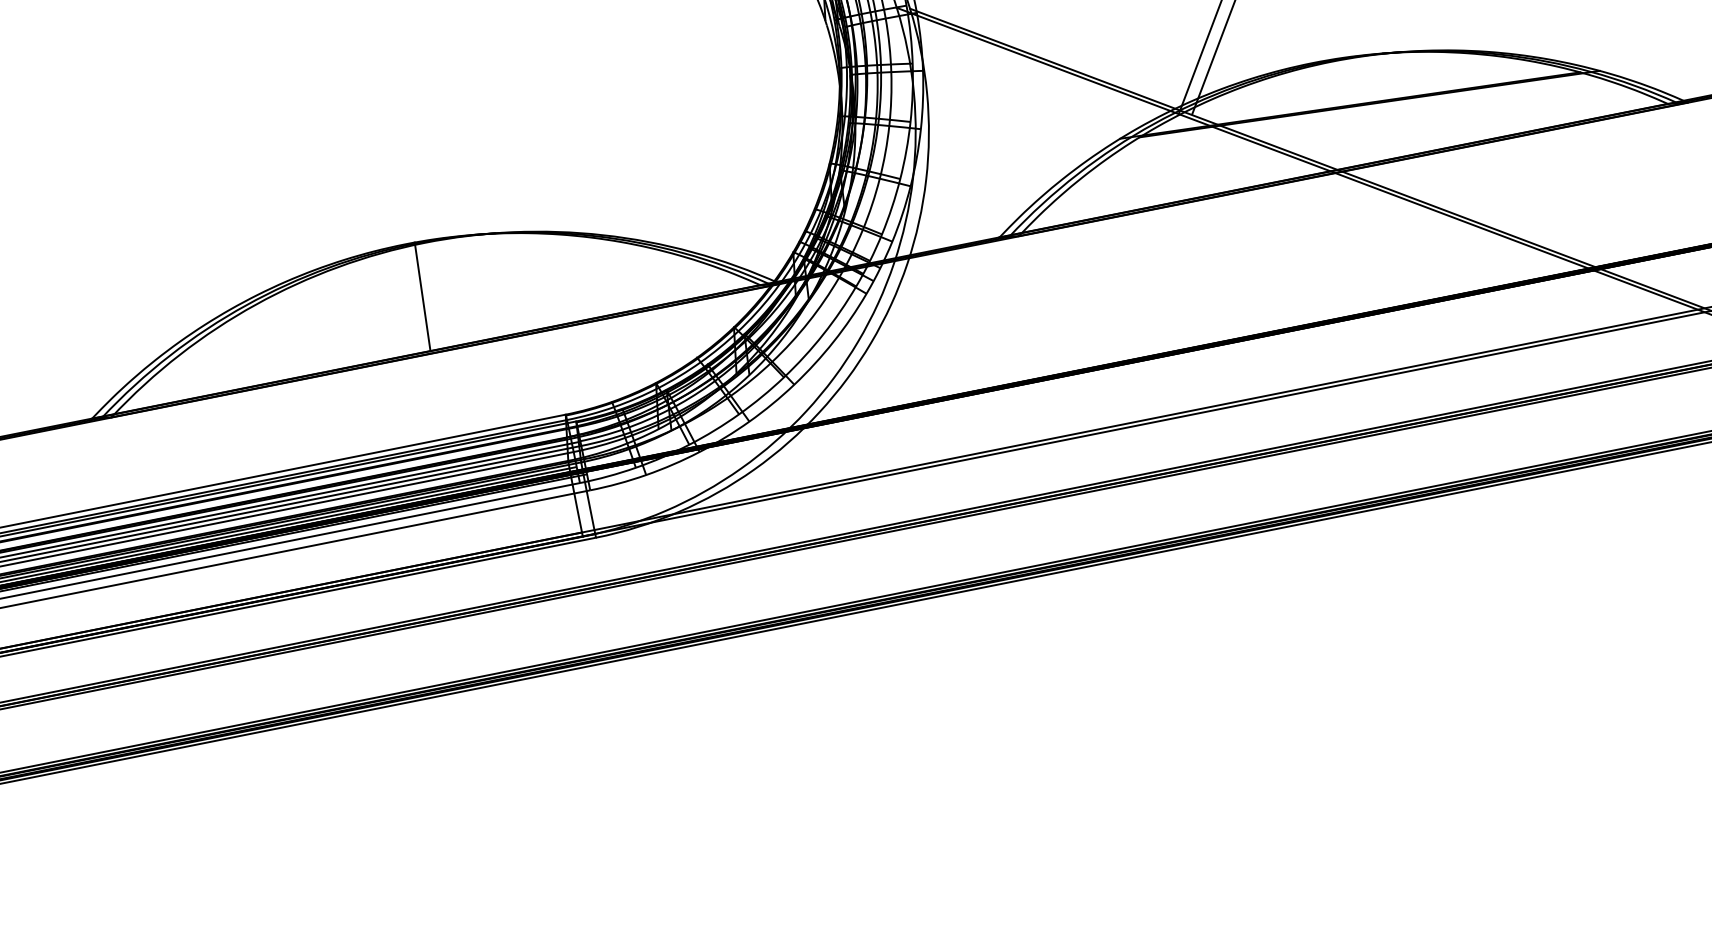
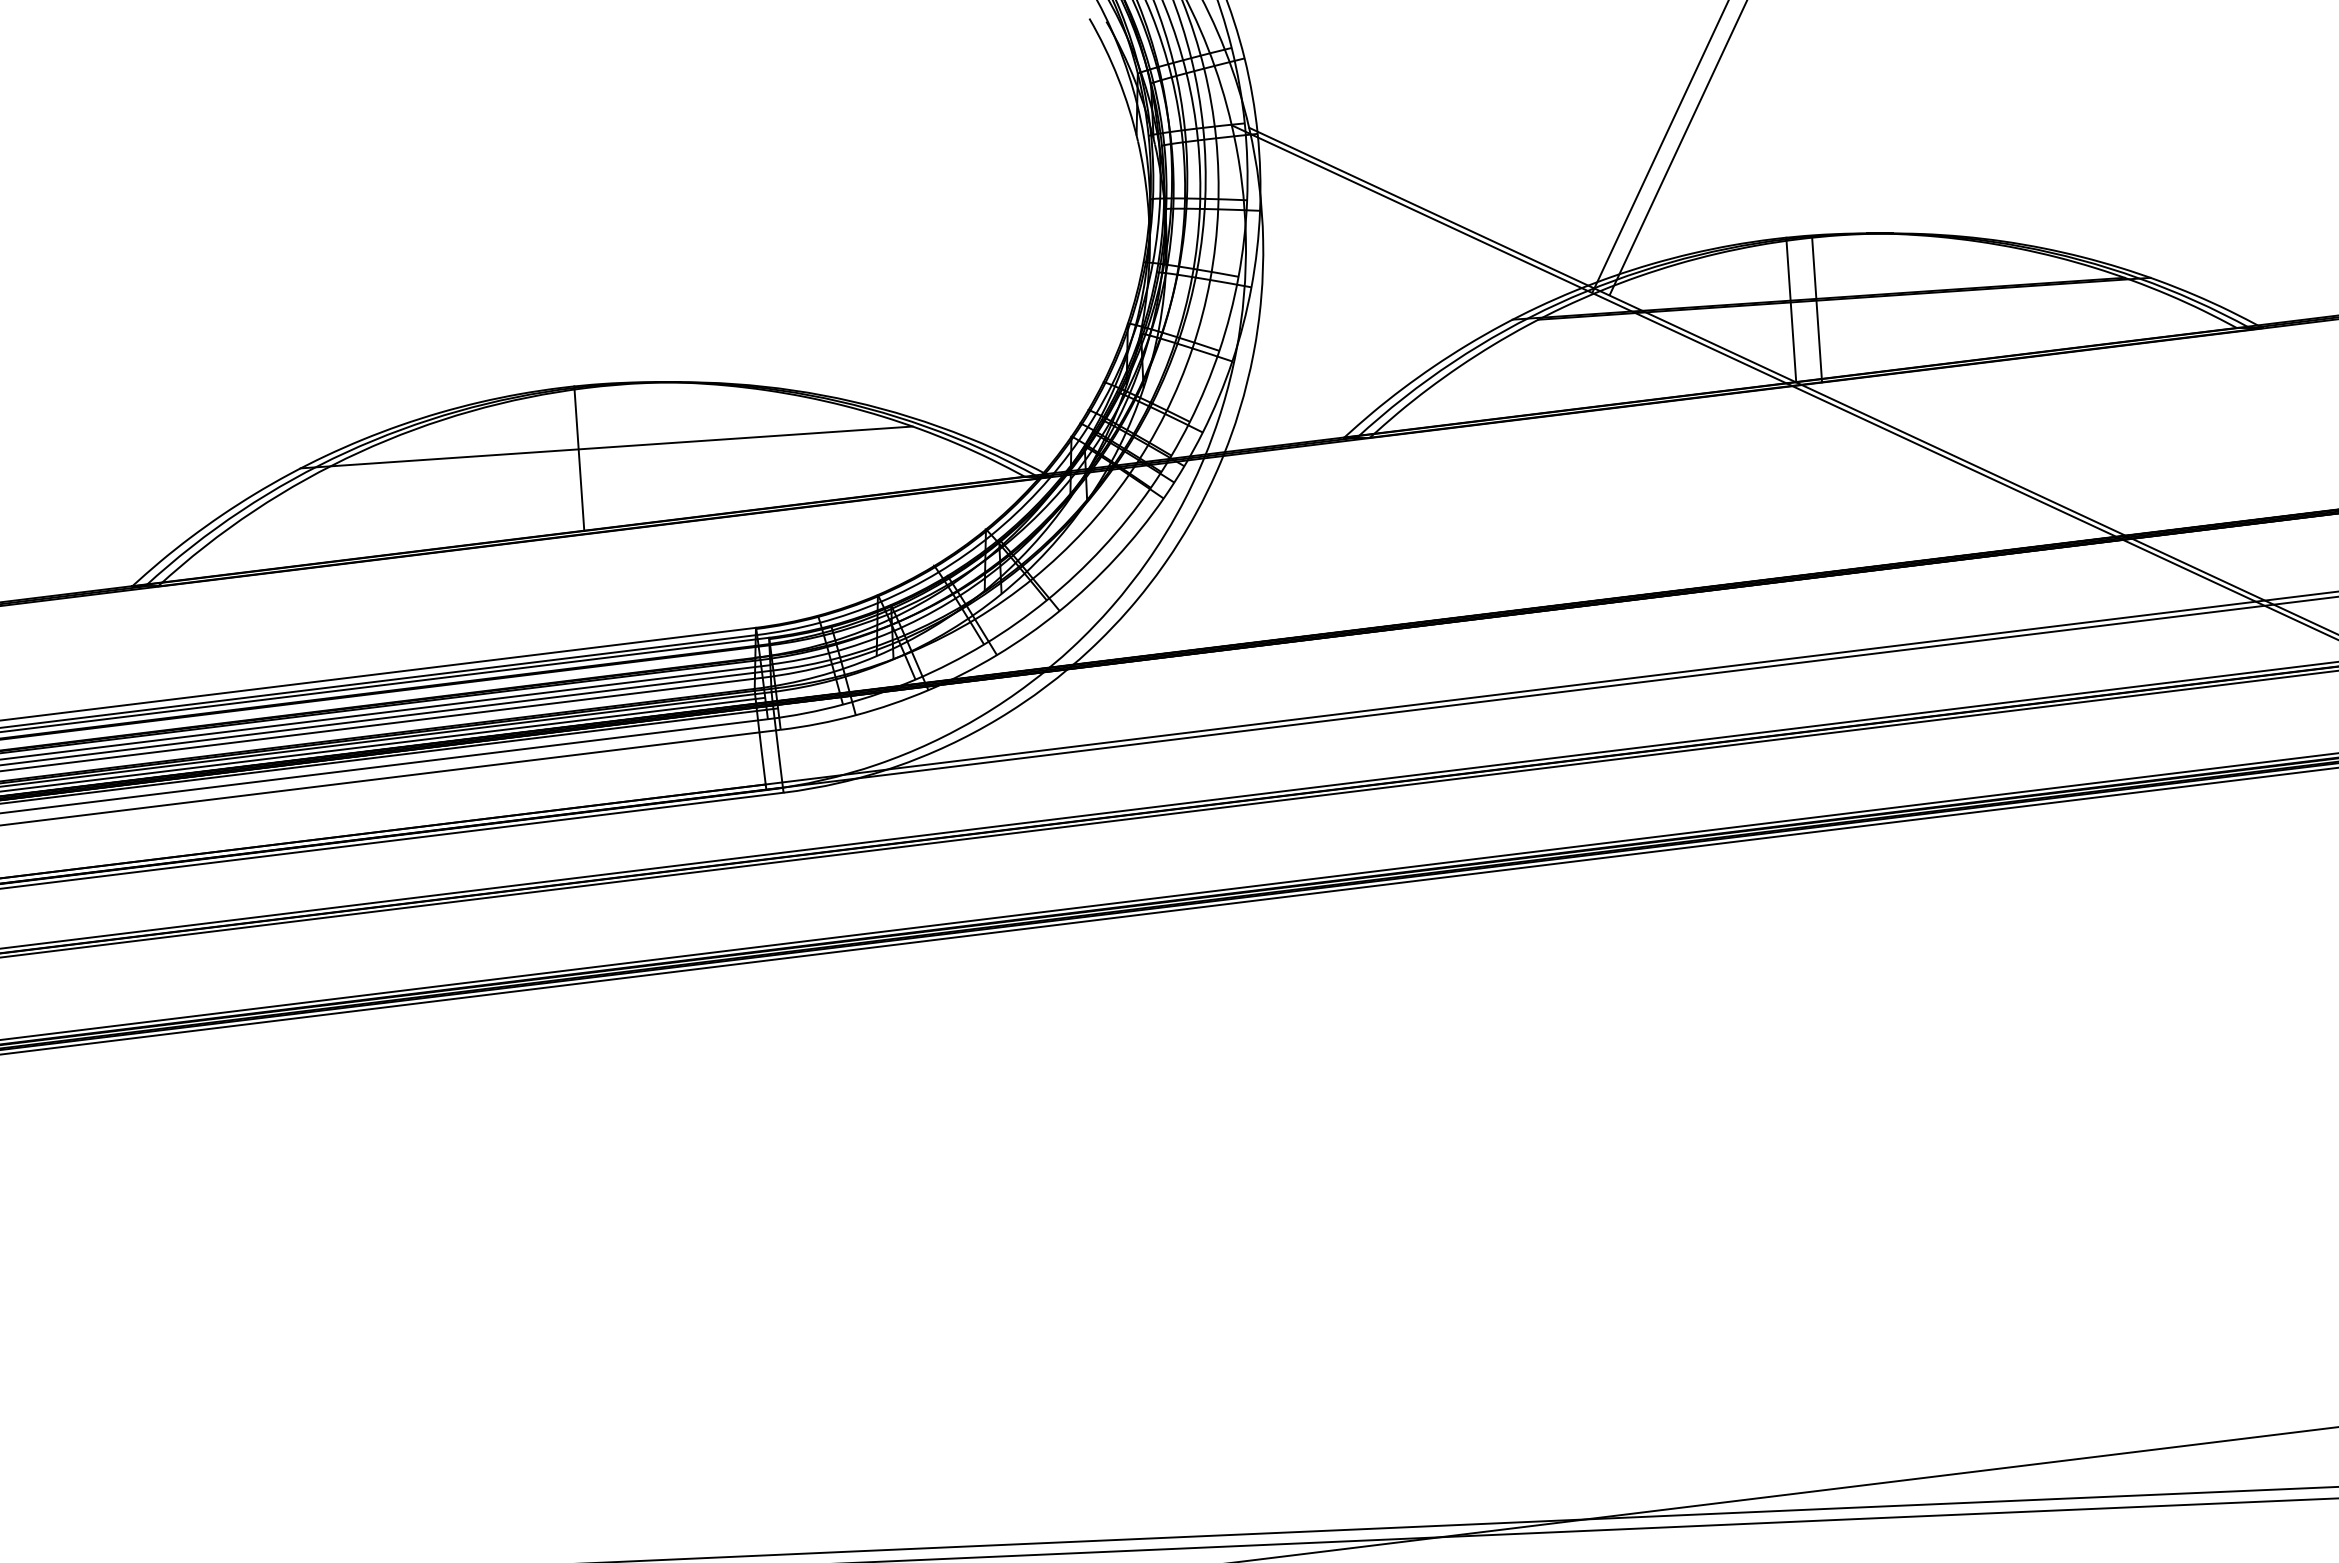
line: (1349, 113) -> (1817, 309), added
line: (1330, 115) -> (1791, 309), added
line: (442, 286) -> (606, 447), added

